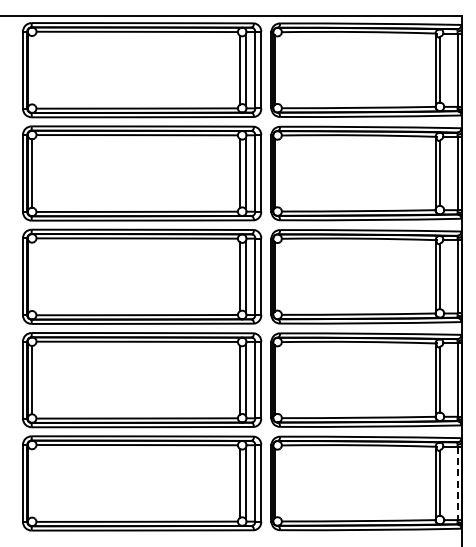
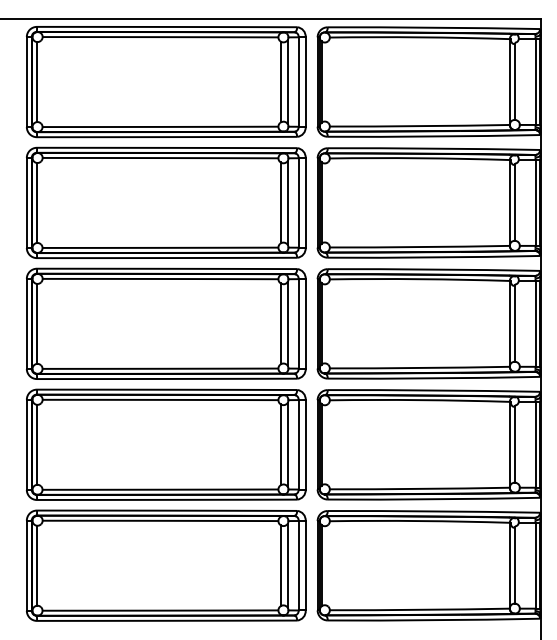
line: (31, 70) -> (36, 82), added
line: (31, 276) -> (36, 323), added
line: (31, 483) -> (36, 565), added
line: (457, 483) -> (535, 565), dashed -> solid

